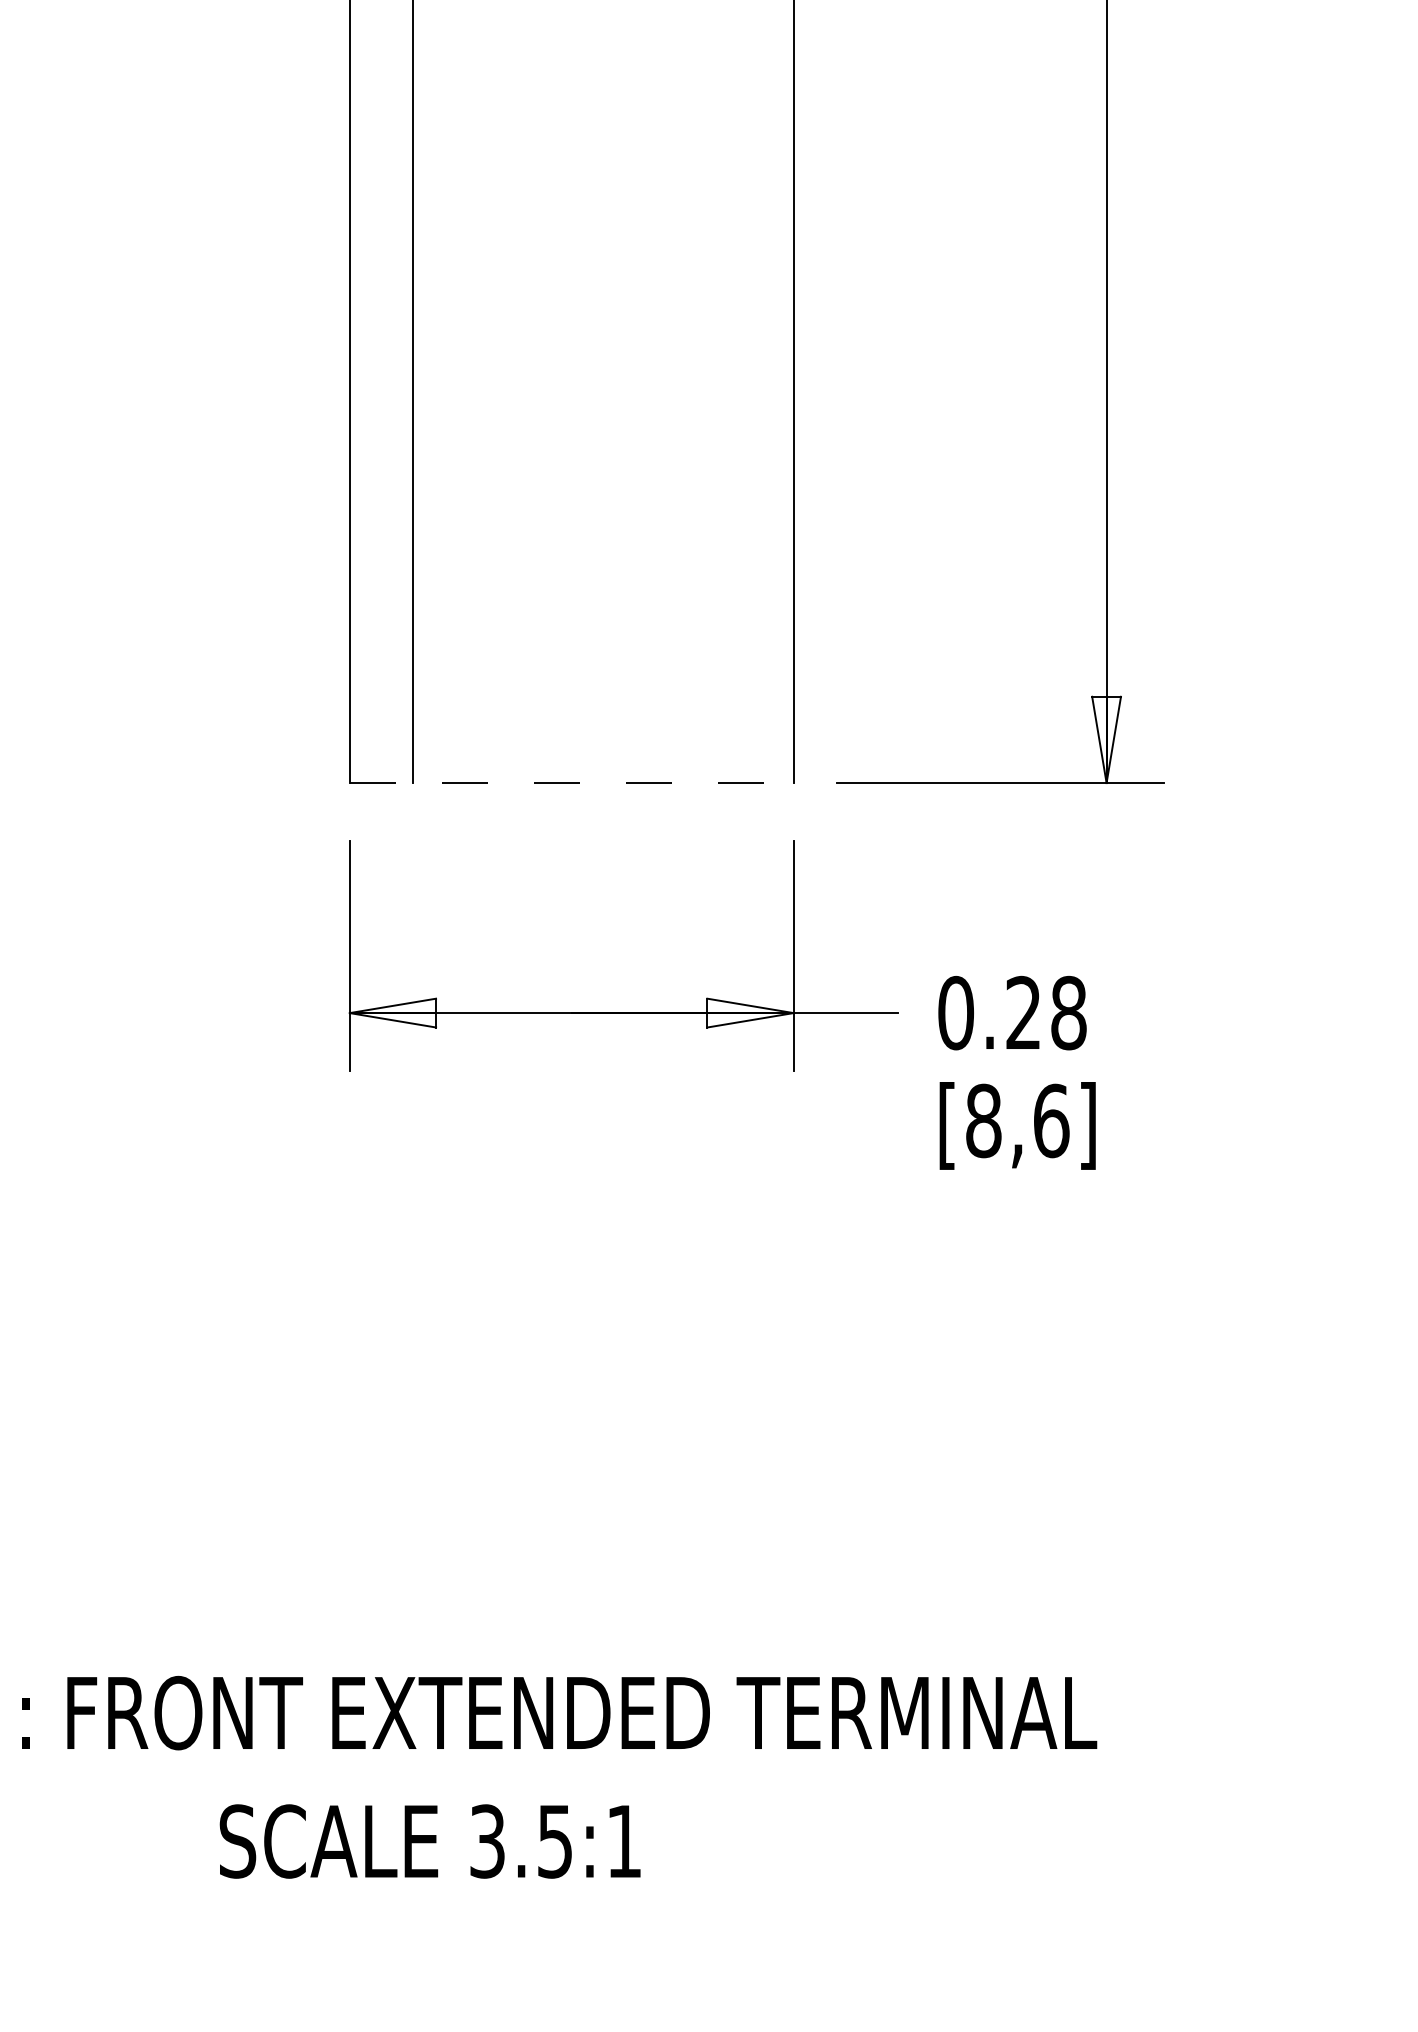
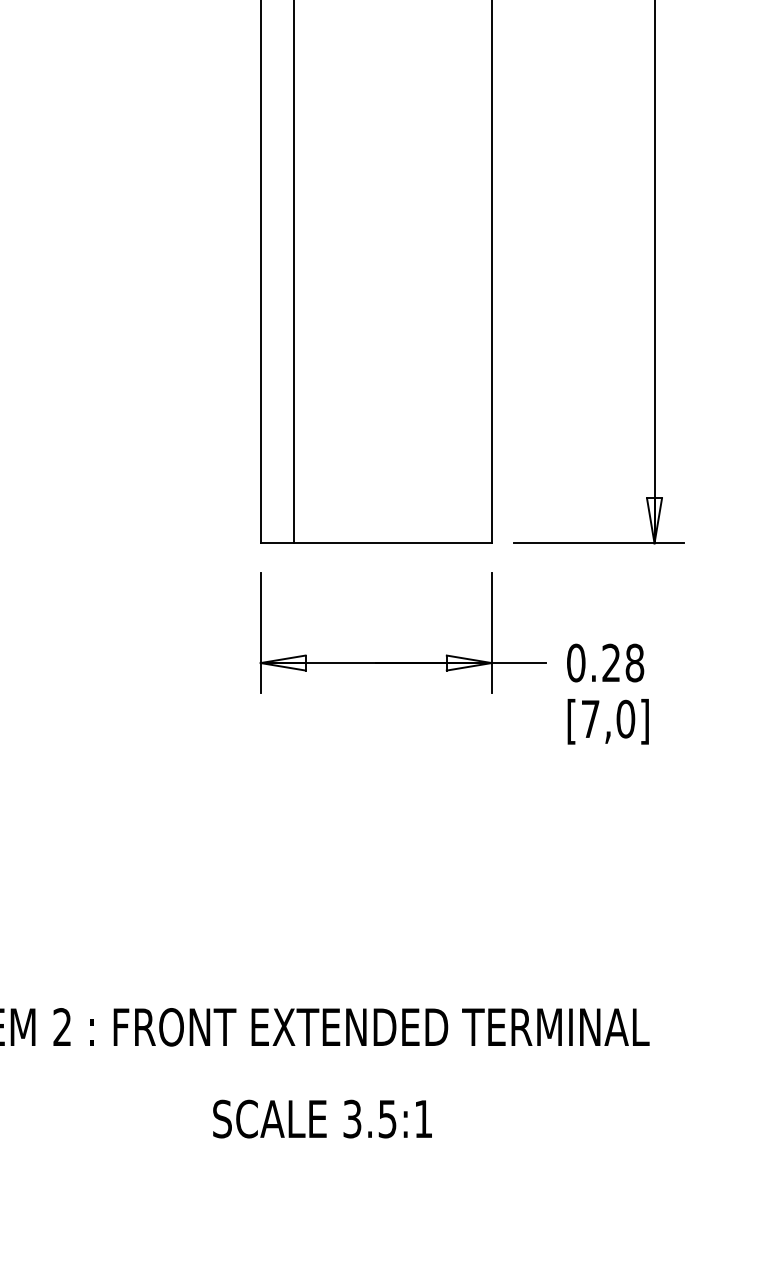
line: (572, 783) -> (376, 543), dashed -> solid
text: (1018, 1119) -> (608, 718), [8,6] -> [7,0]
text: (430, 1840) -> (322, 1118), moved

